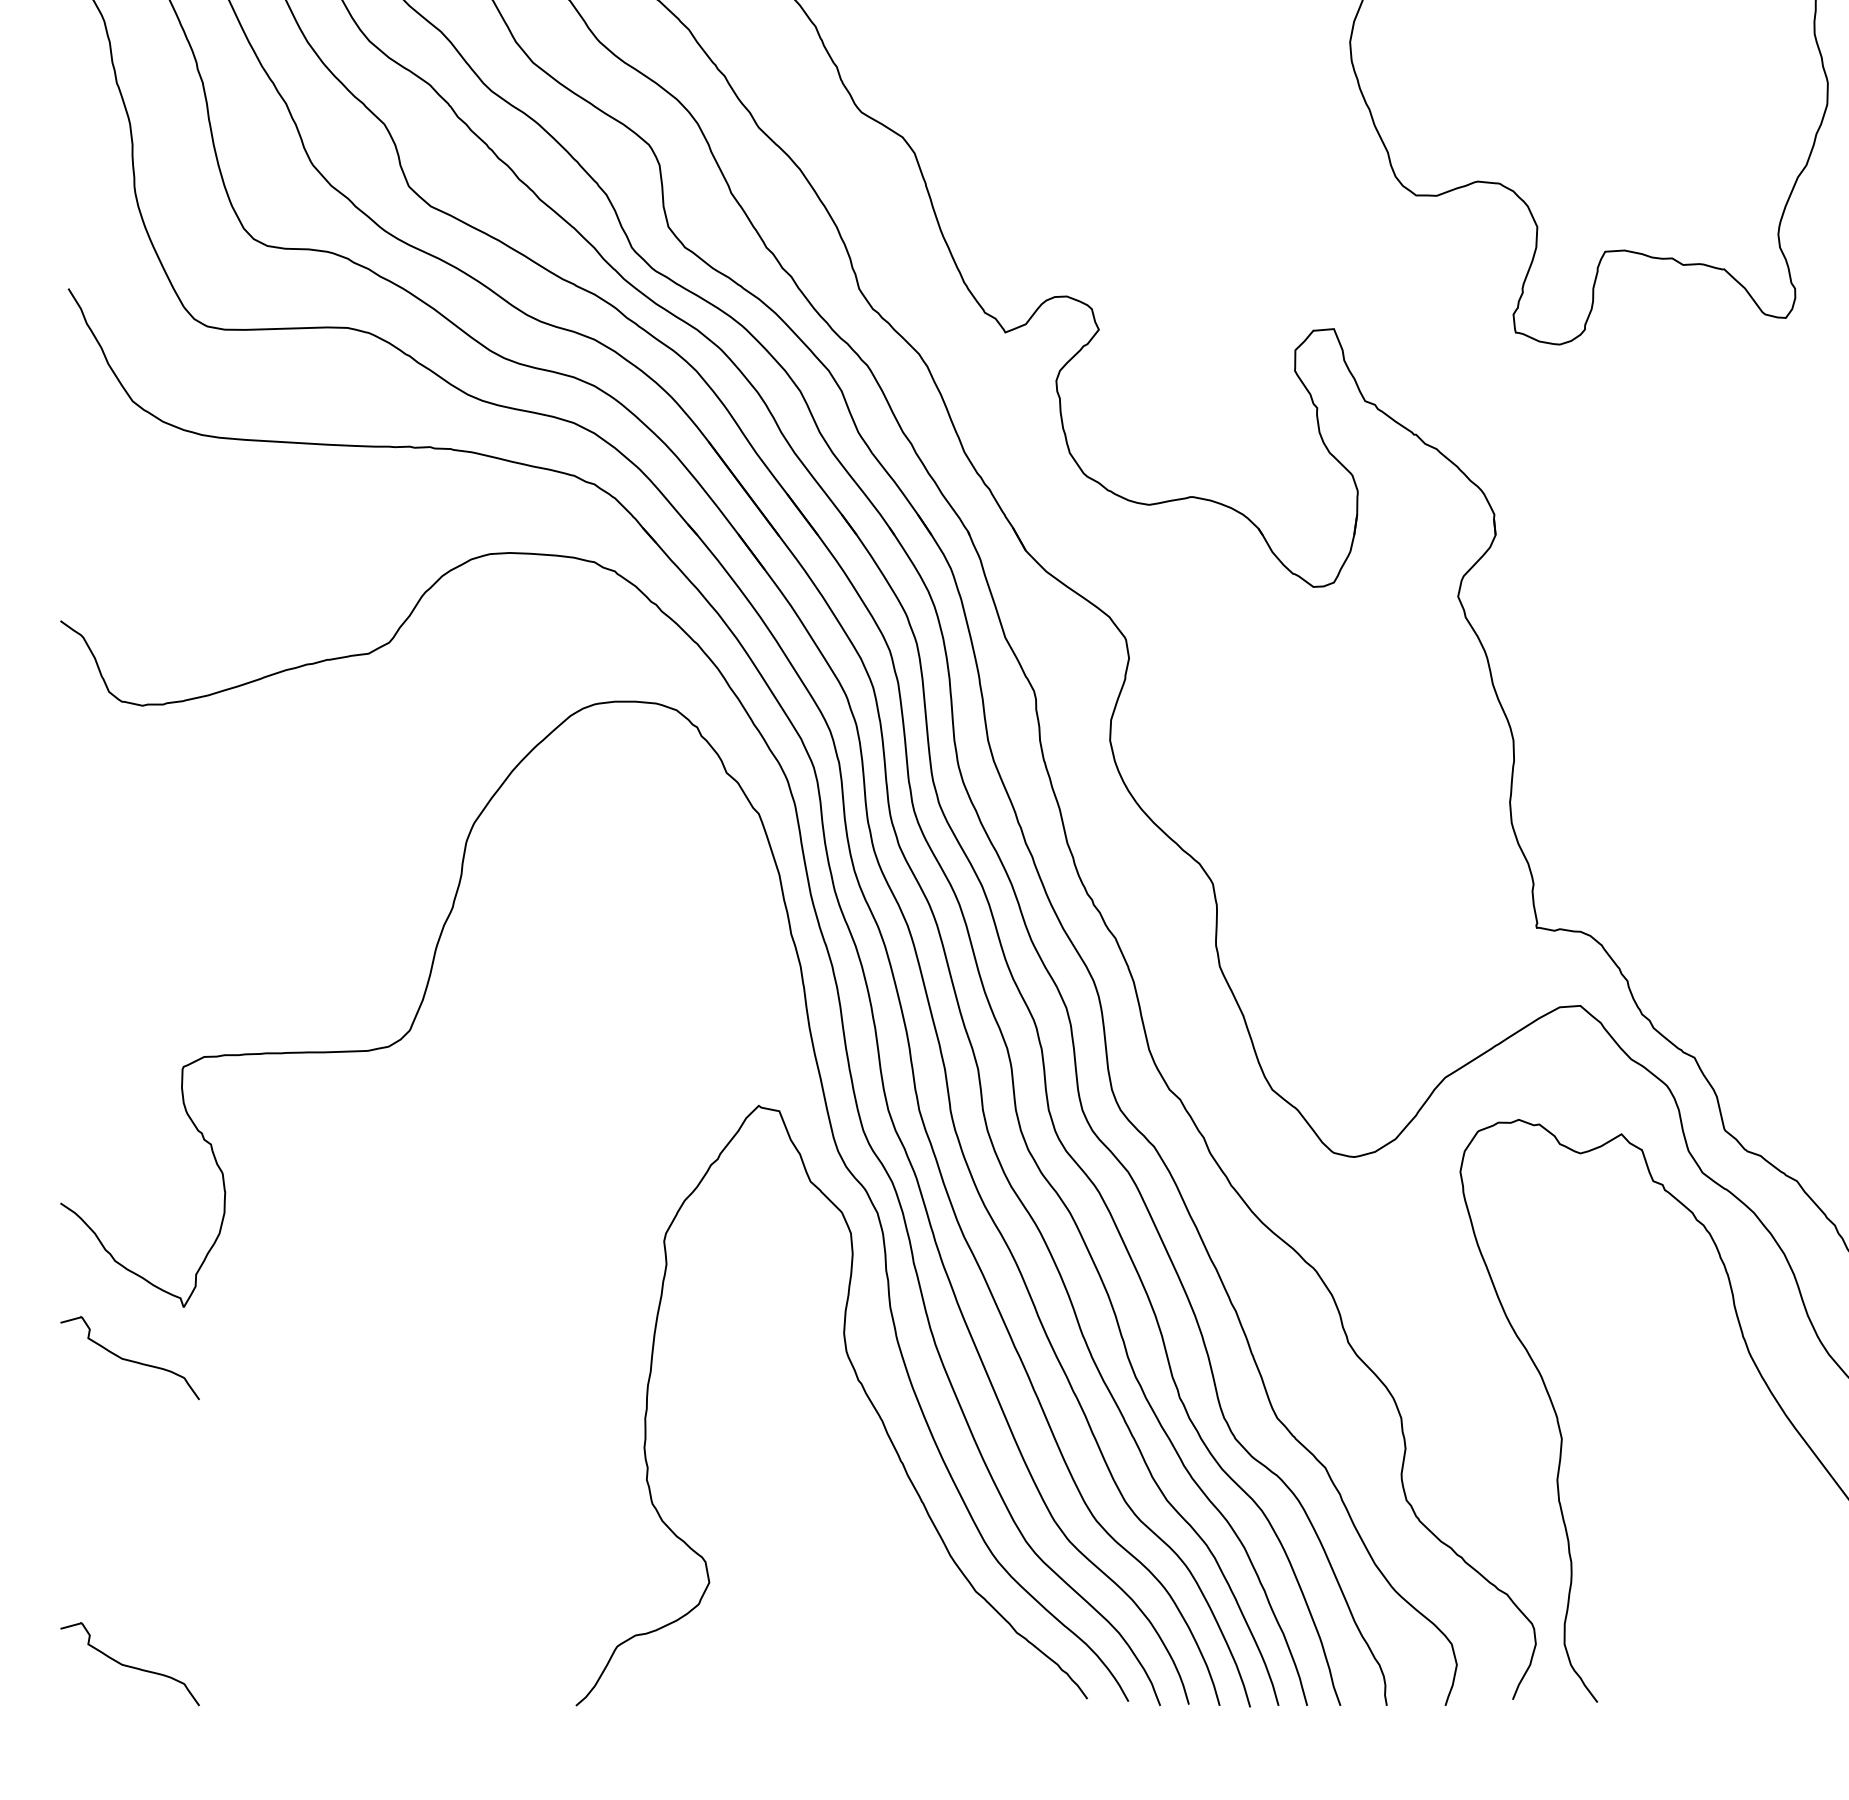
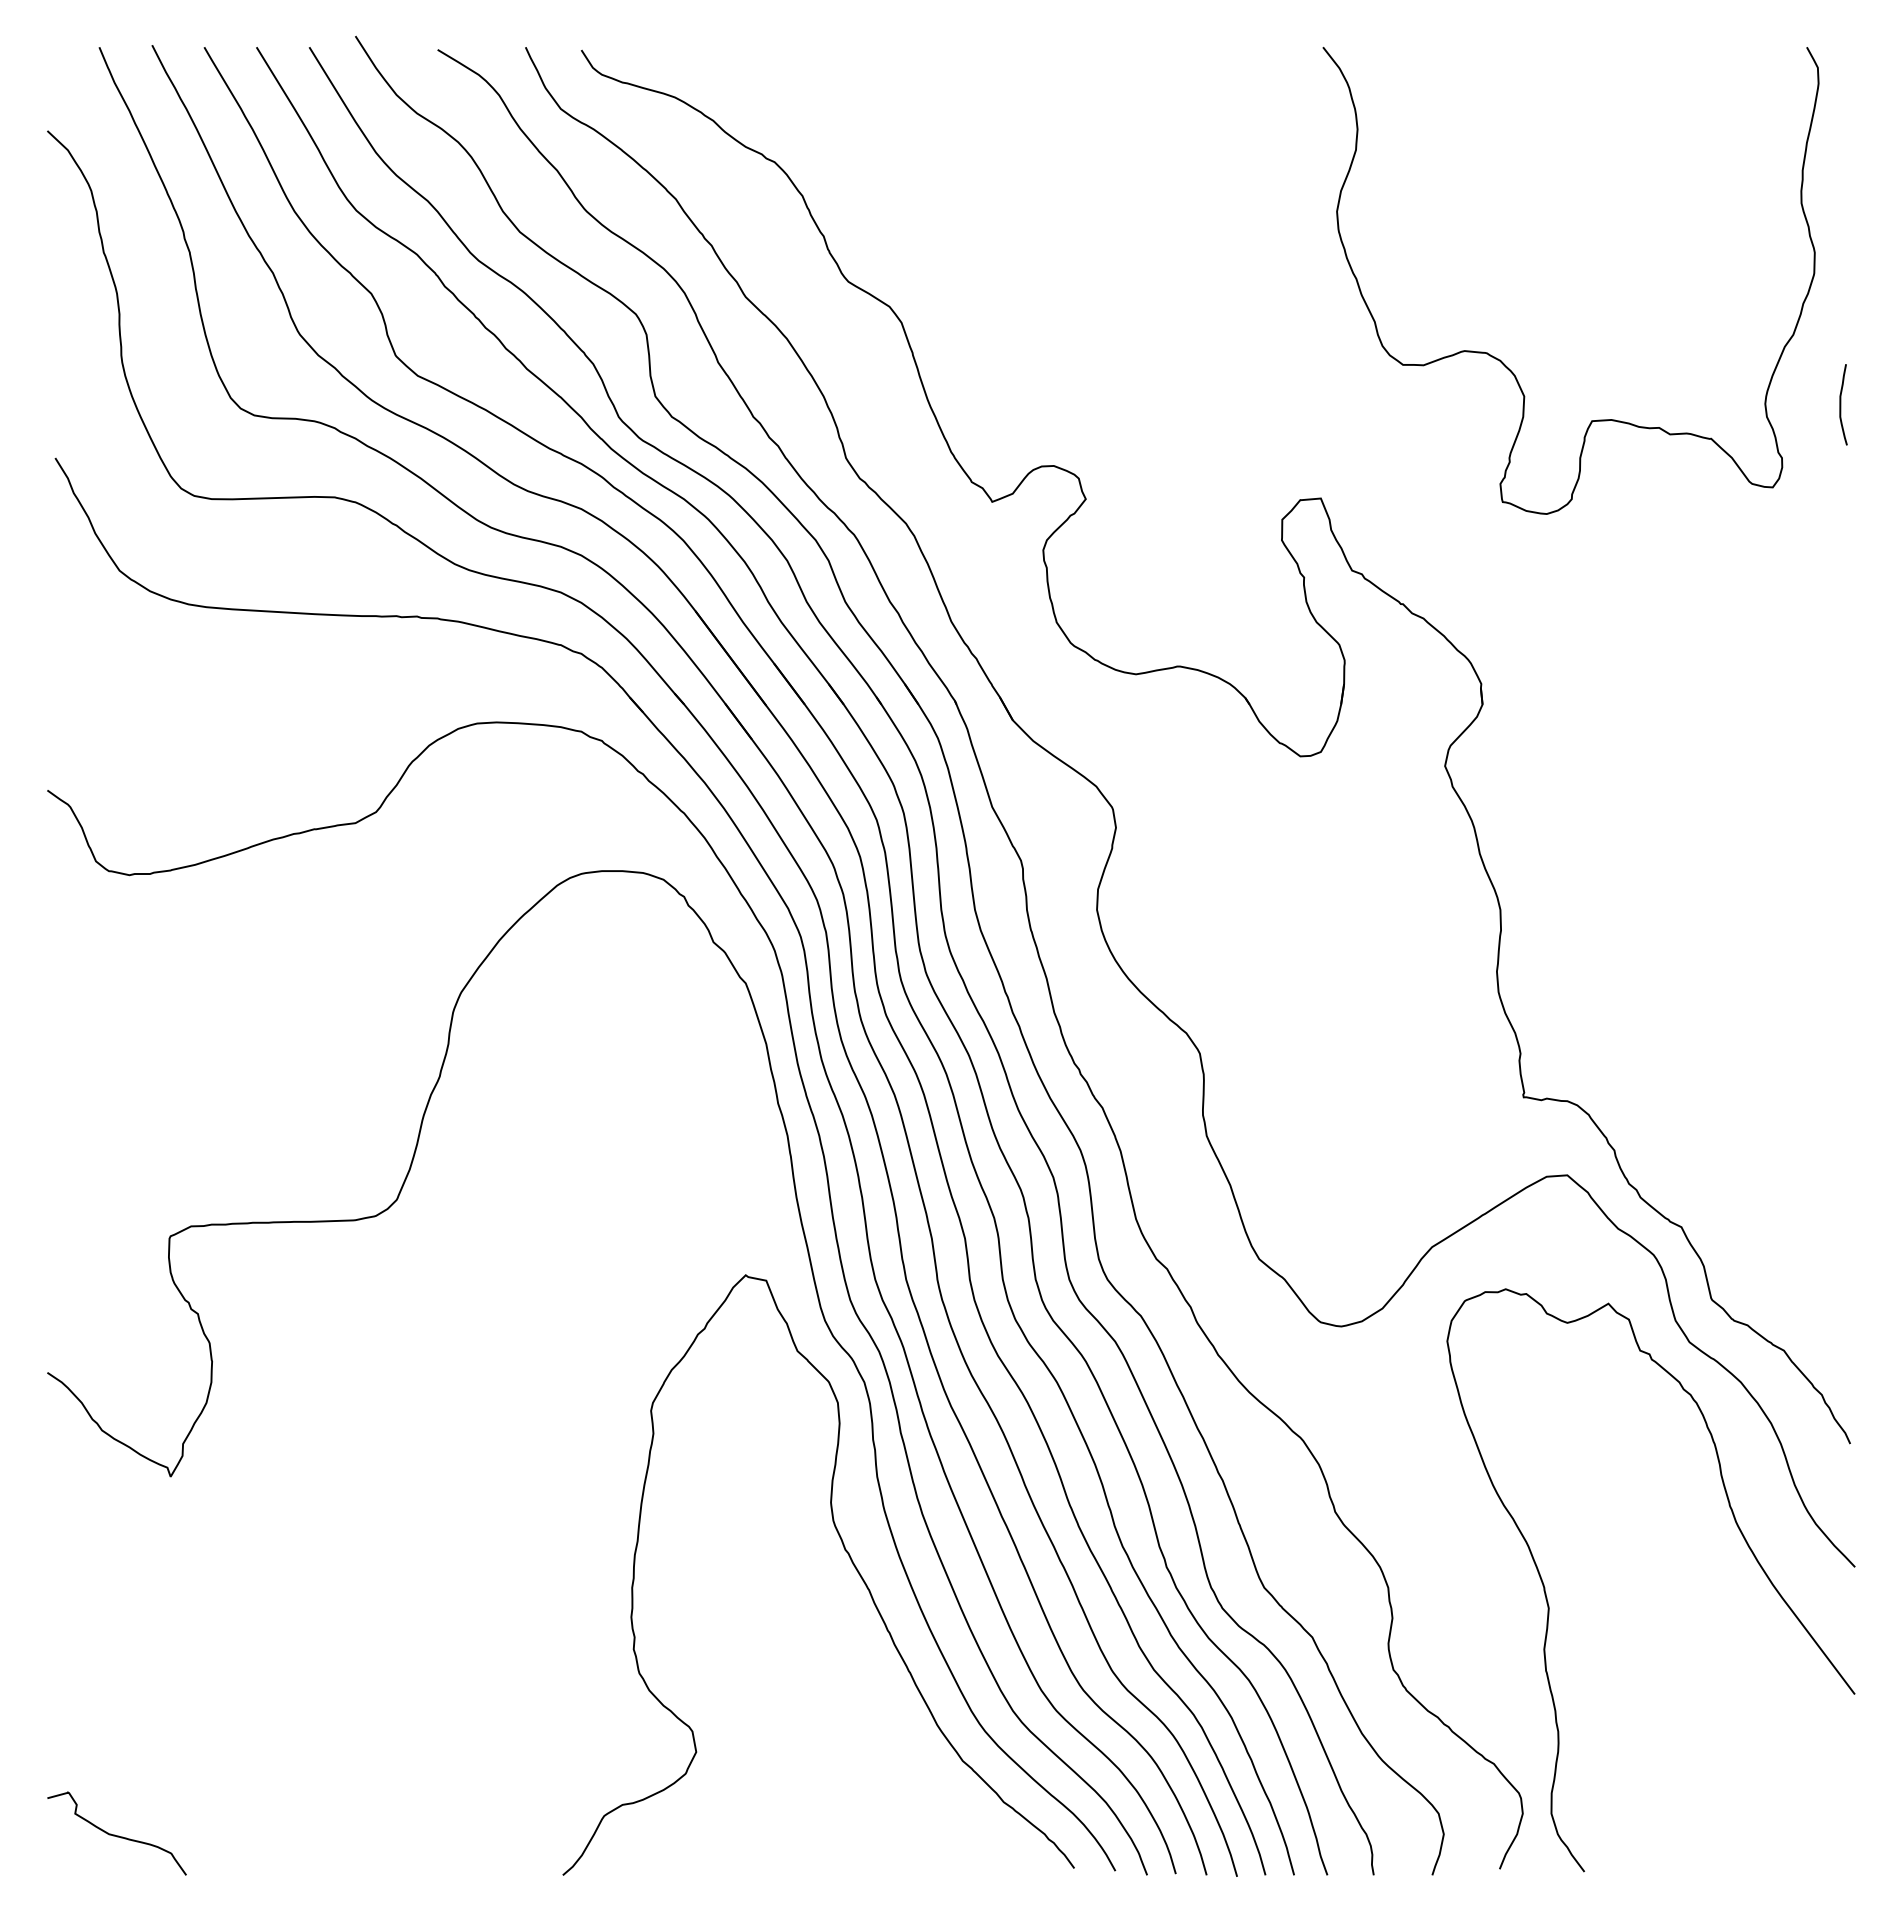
curve: (128, 1359) -> (115, 1528), removed

